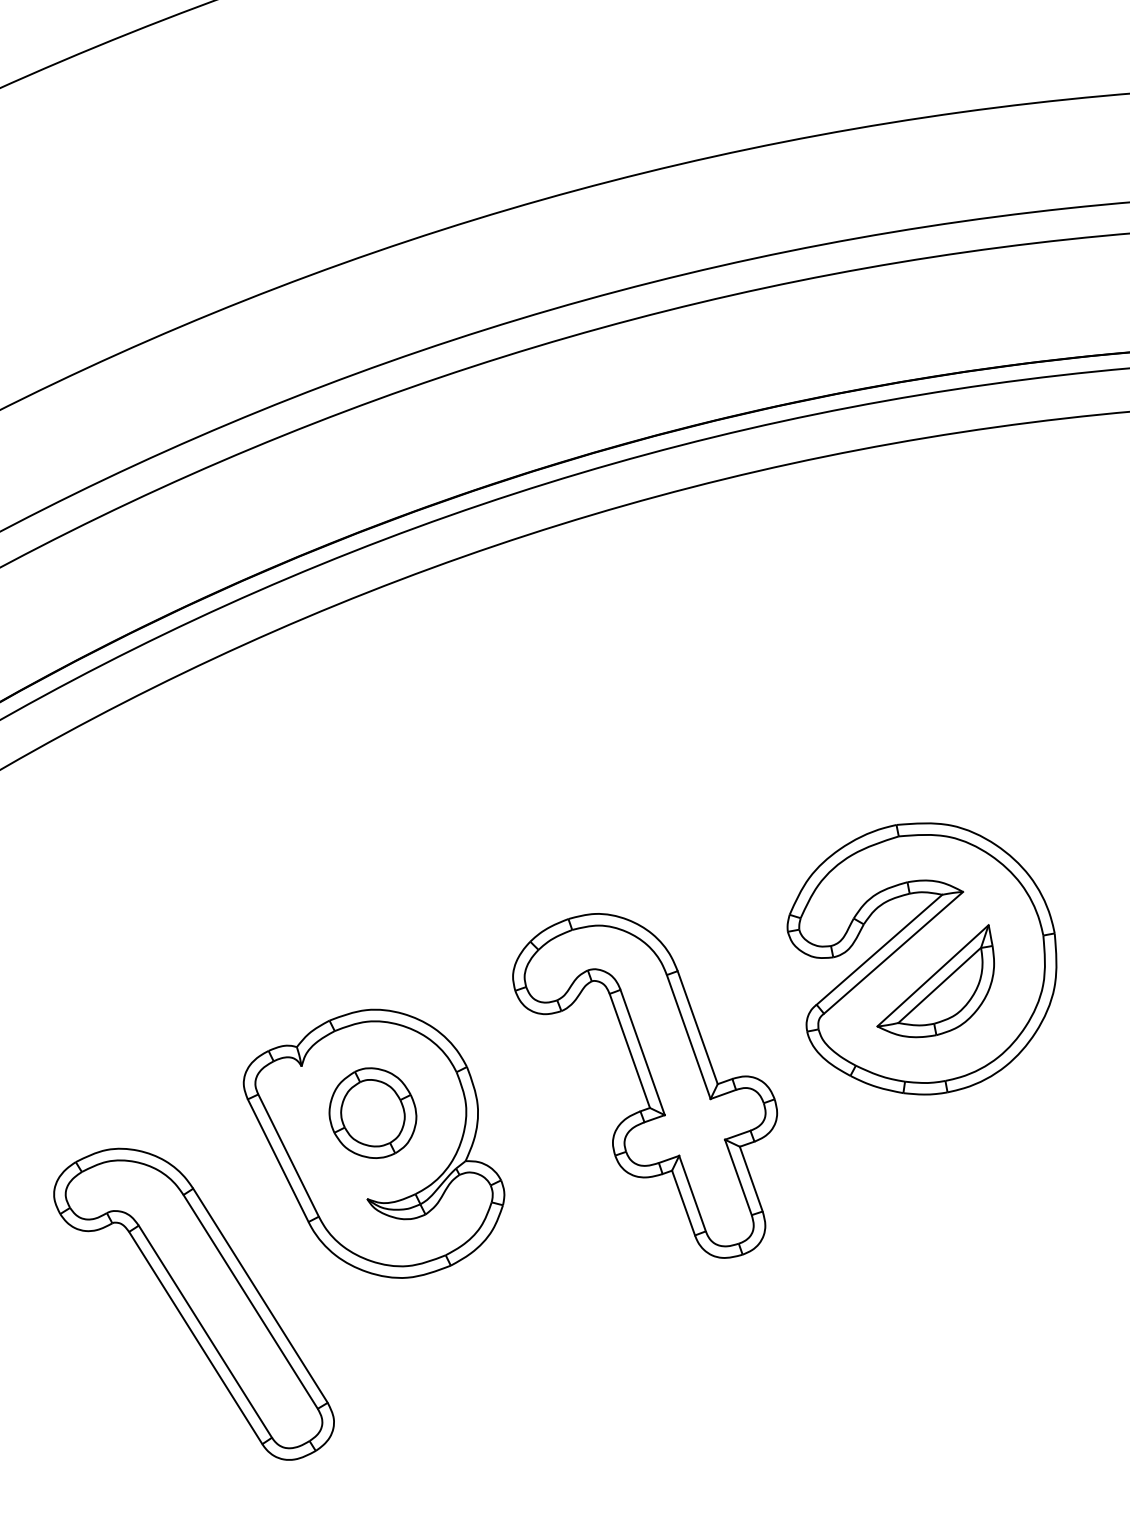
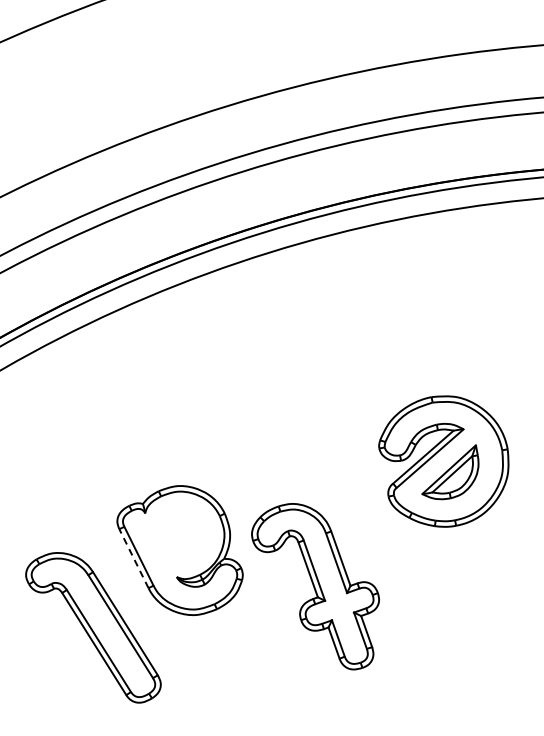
part: (644, 1085) -> (315, 586), moved
part: (372, 1112) -> (179, 535), removed
line: (277, 1160) -> (133, 558), solid -> dashed

